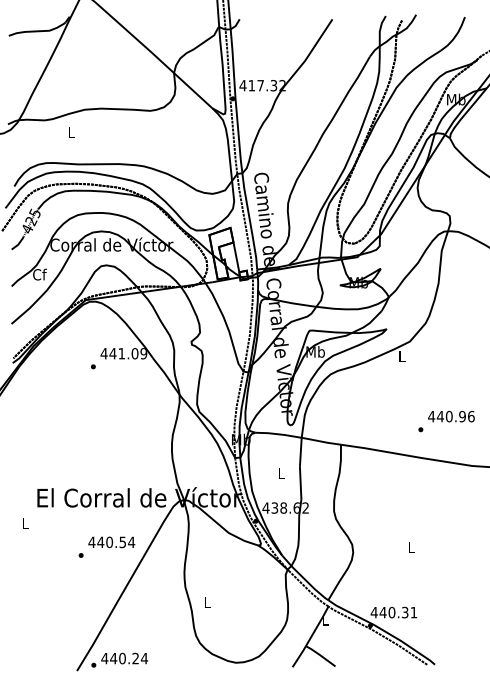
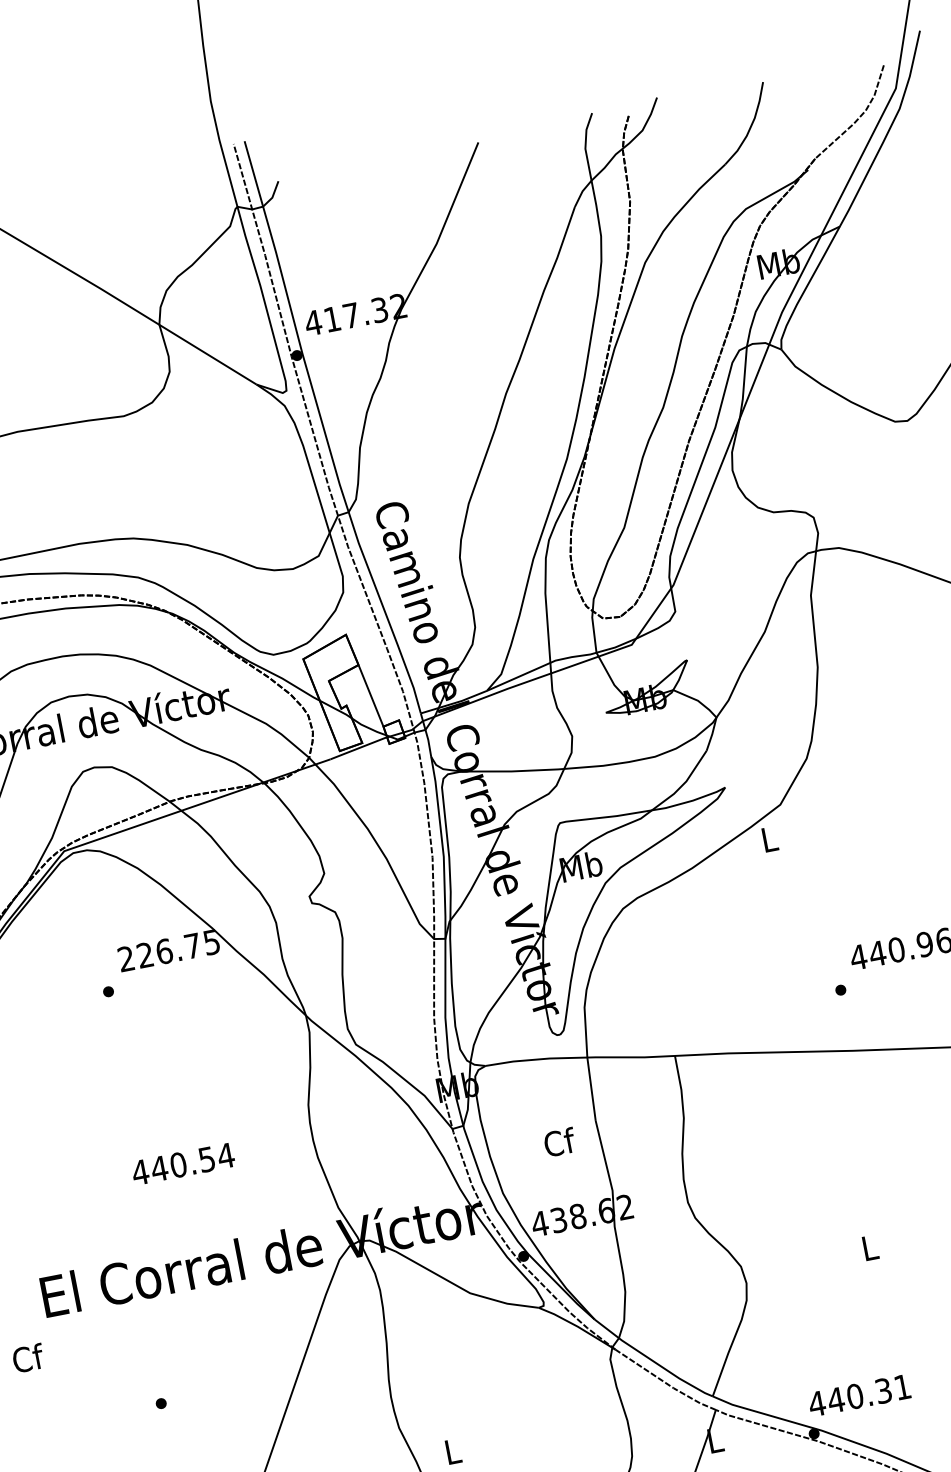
text: (123, 353) -> (167, 950), 441.09 -> 226.75
text: (281, 473) -> (558, 1142), L -> Cf
text: (25, 523) -> (27, 1357), L -> Cf
text: (111, 542) -> (182, 1164), moved

